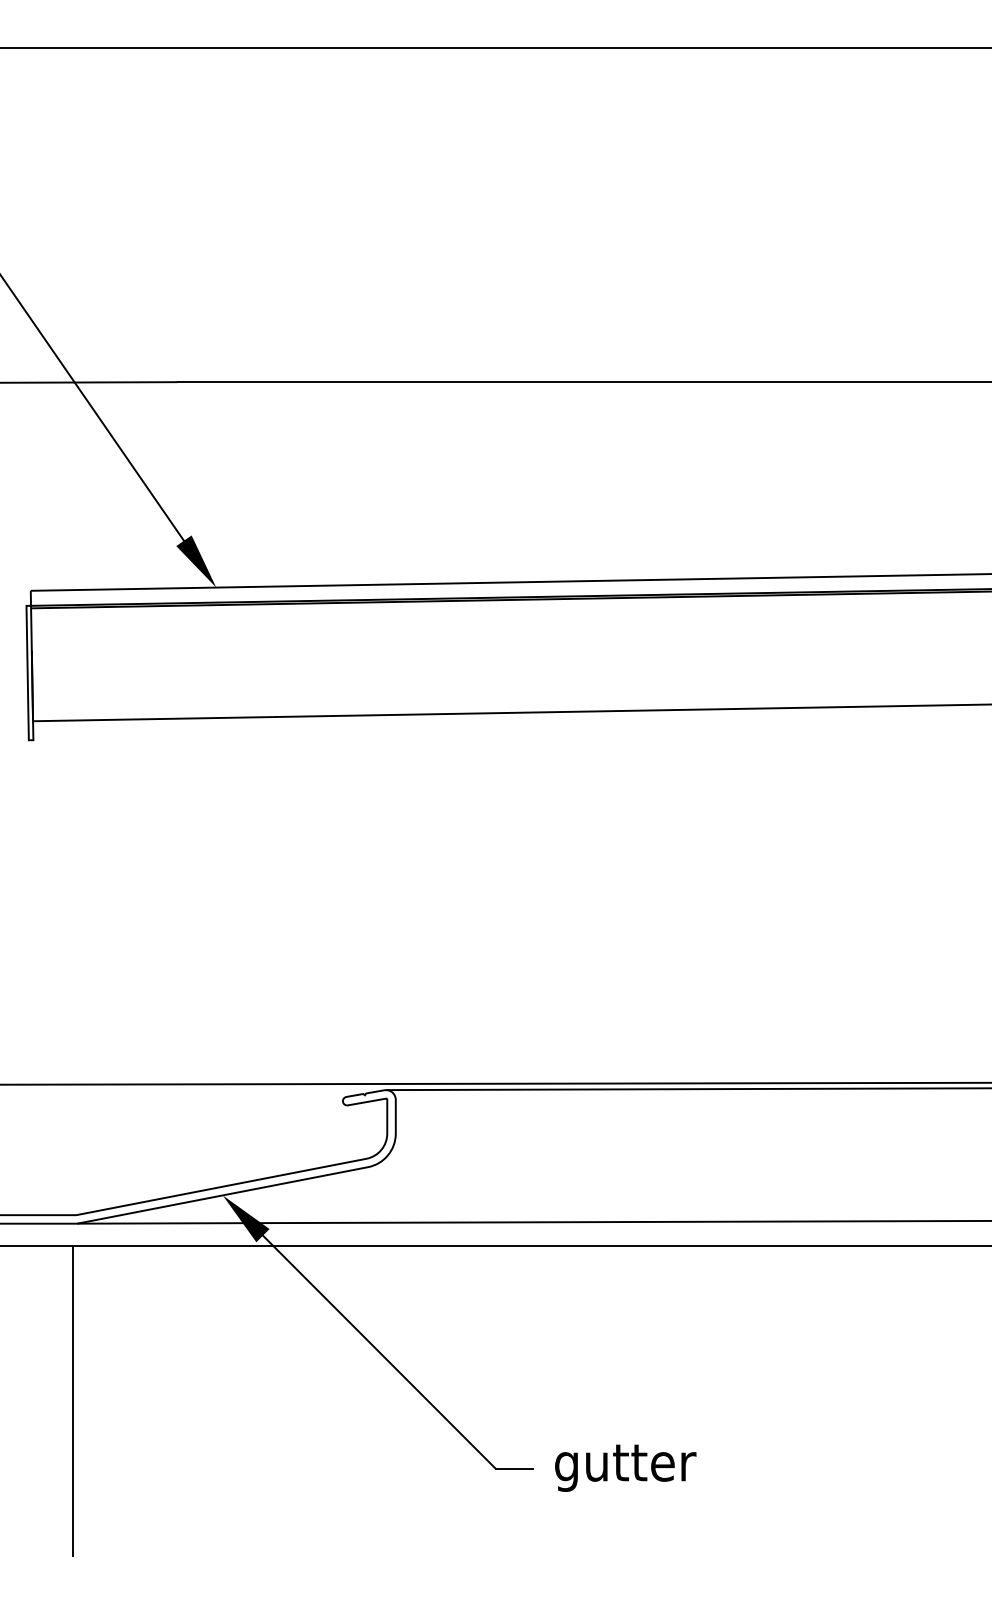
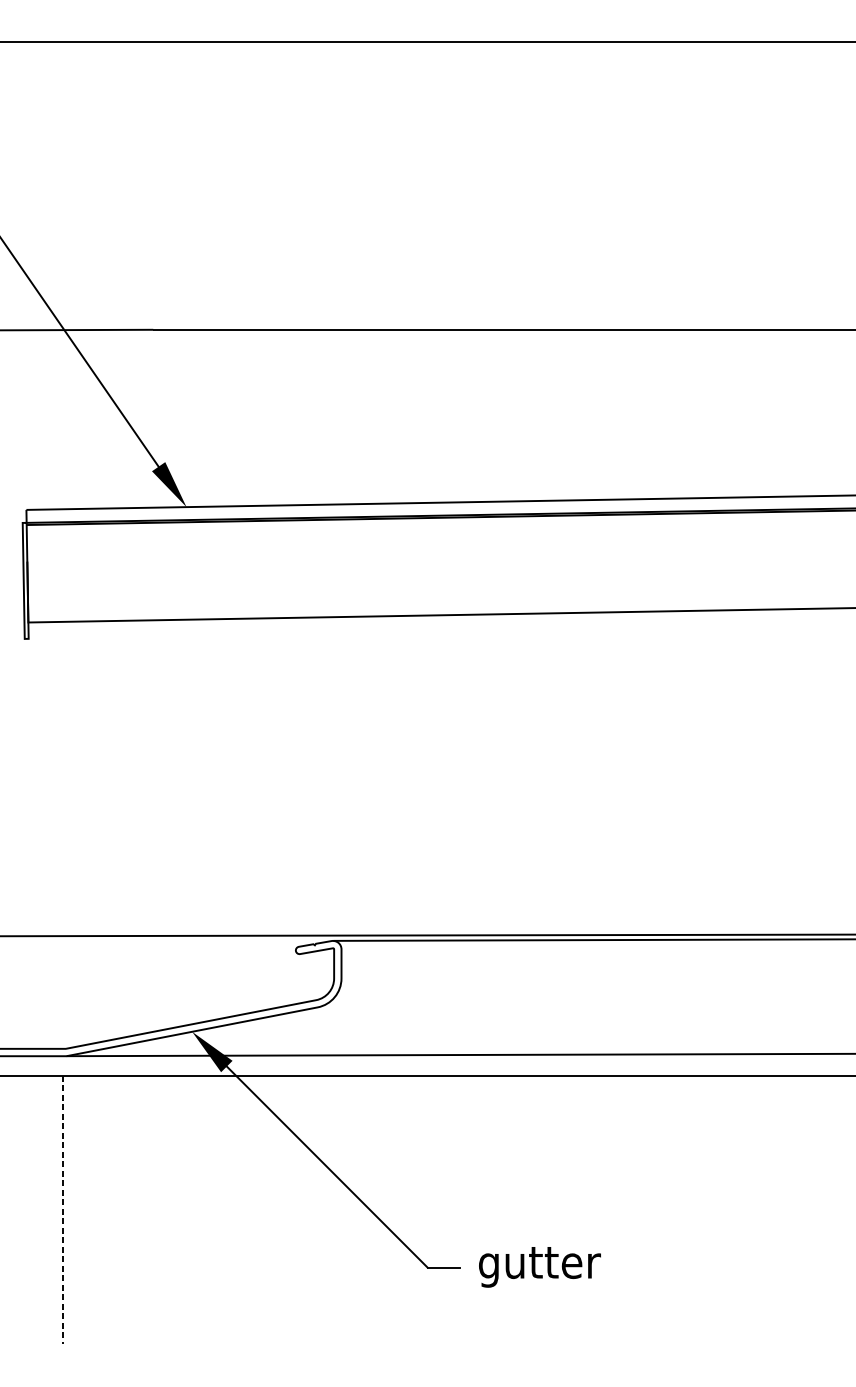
line: (73, 1402) -> (63, 1210), solid -> dashed

